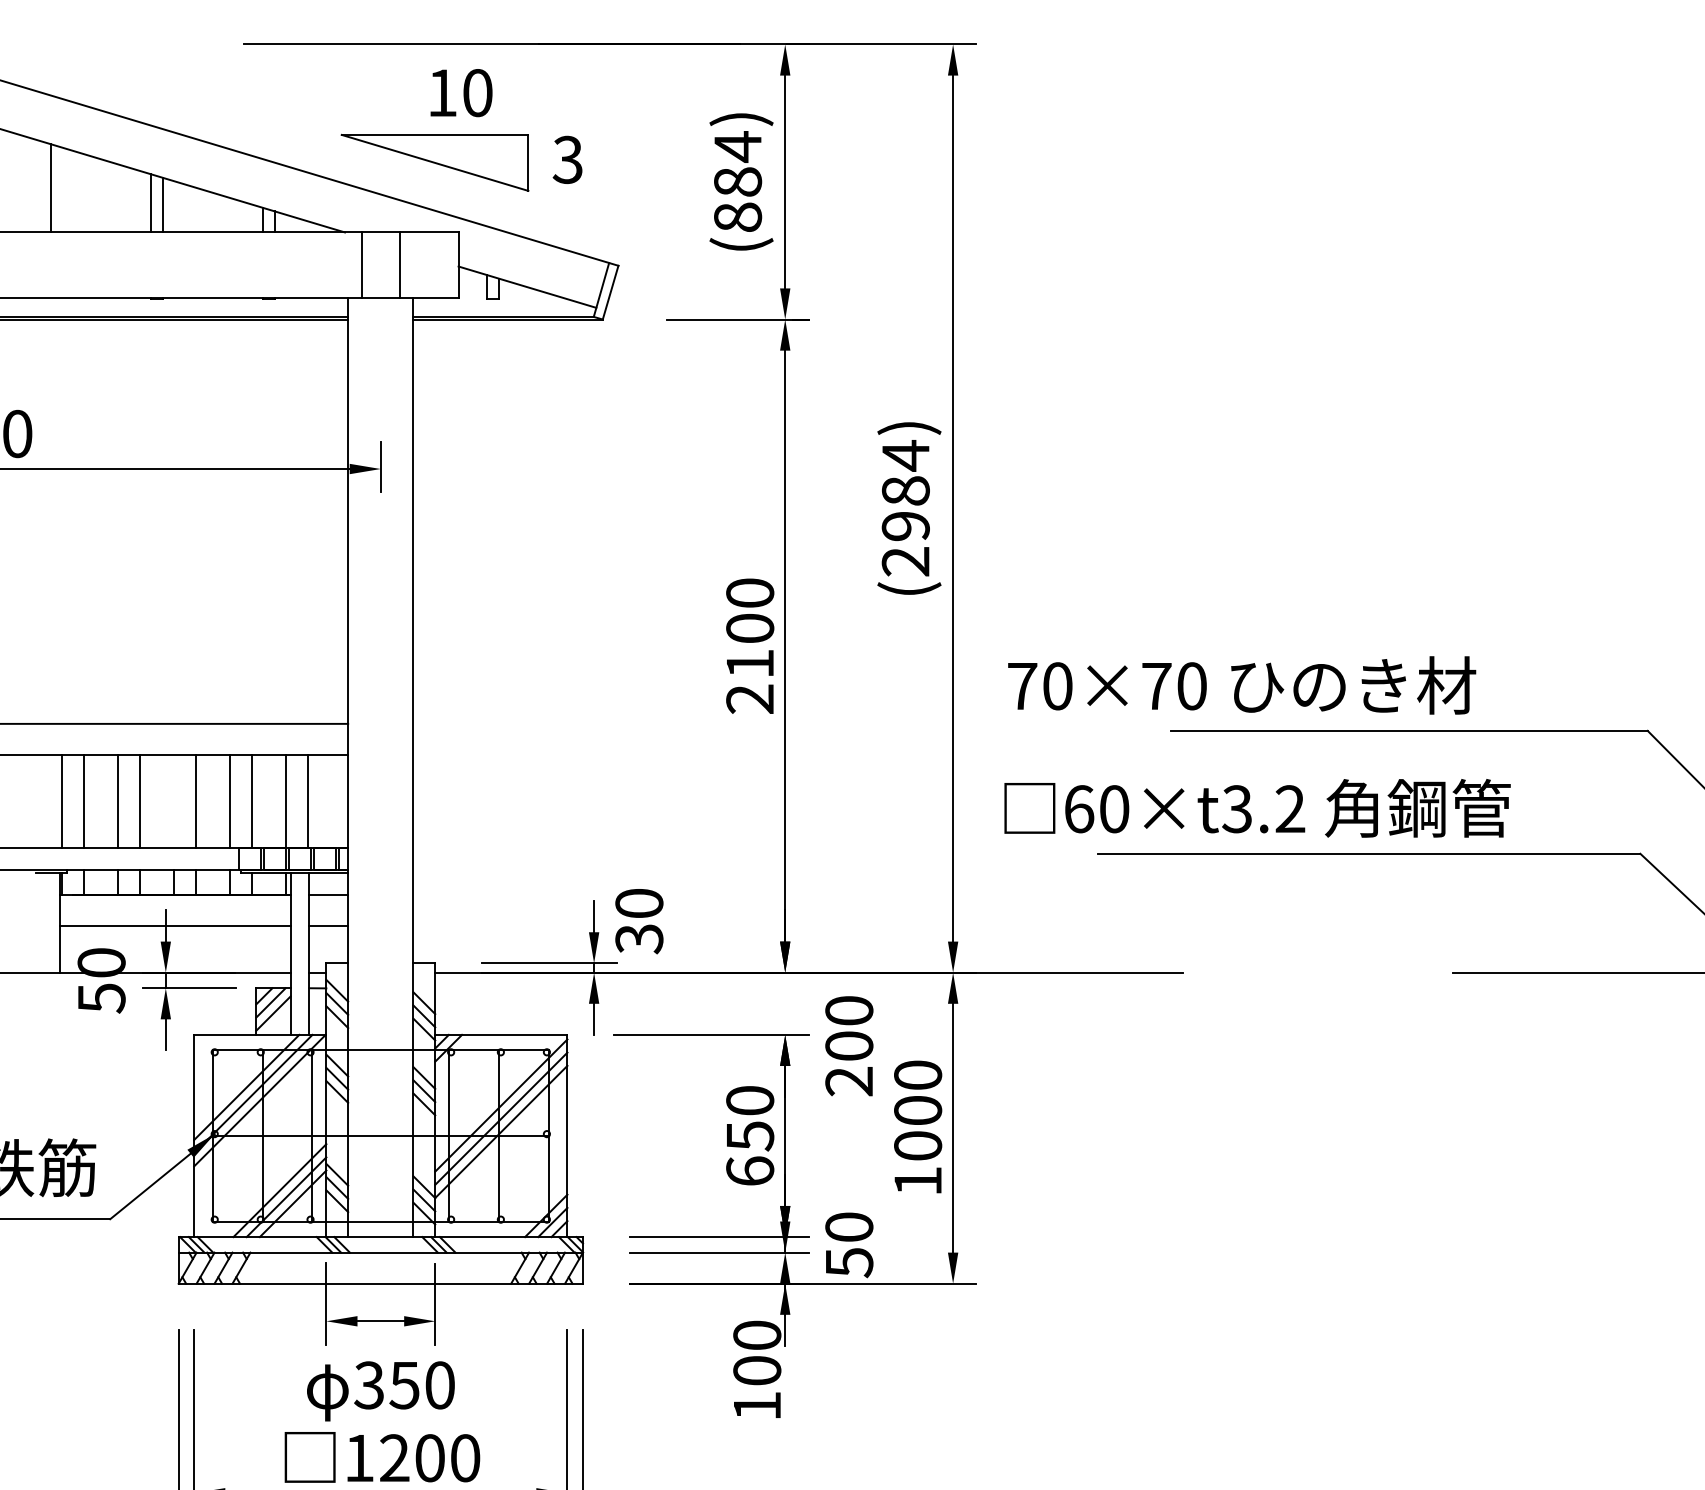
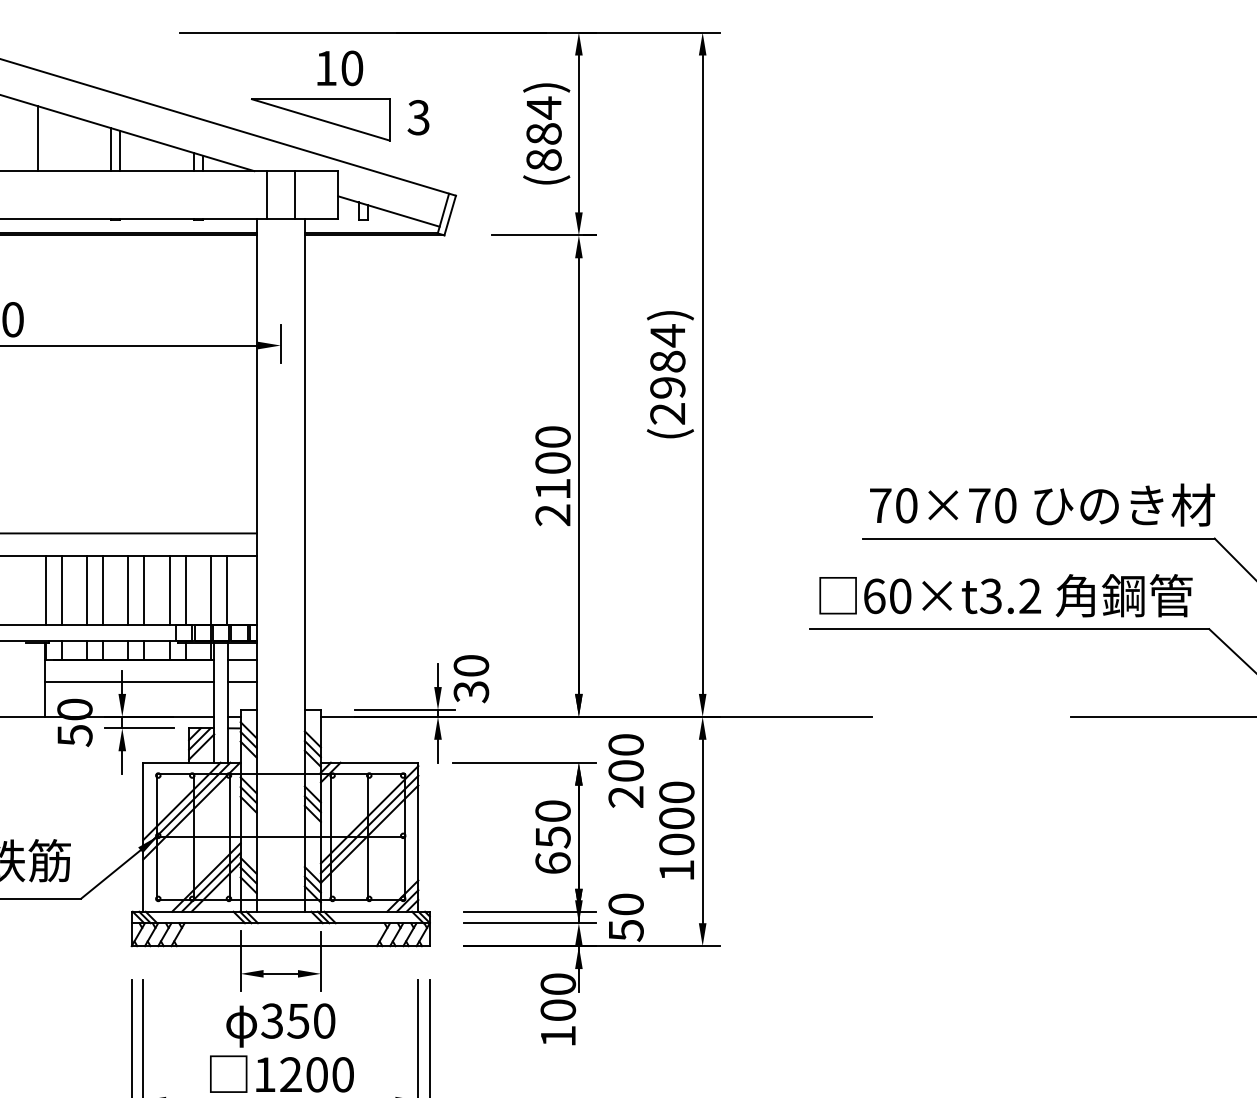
text: (1242, 685) -> (1042, 505), moved
line: (174, 801) -> (128, 590), added
text: (1257, 808) -> (1005, 595), moved

